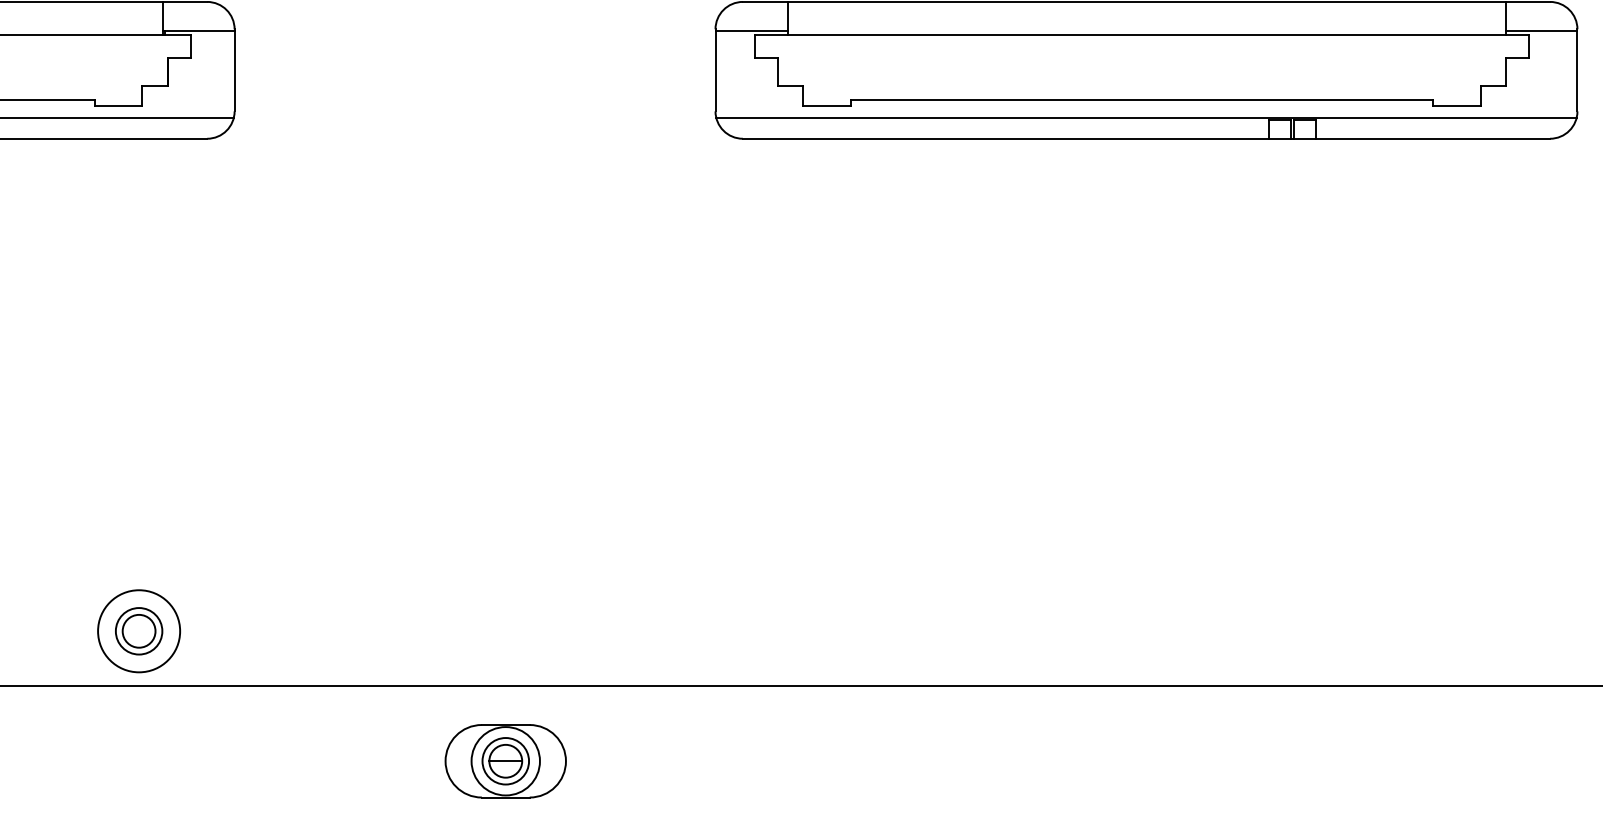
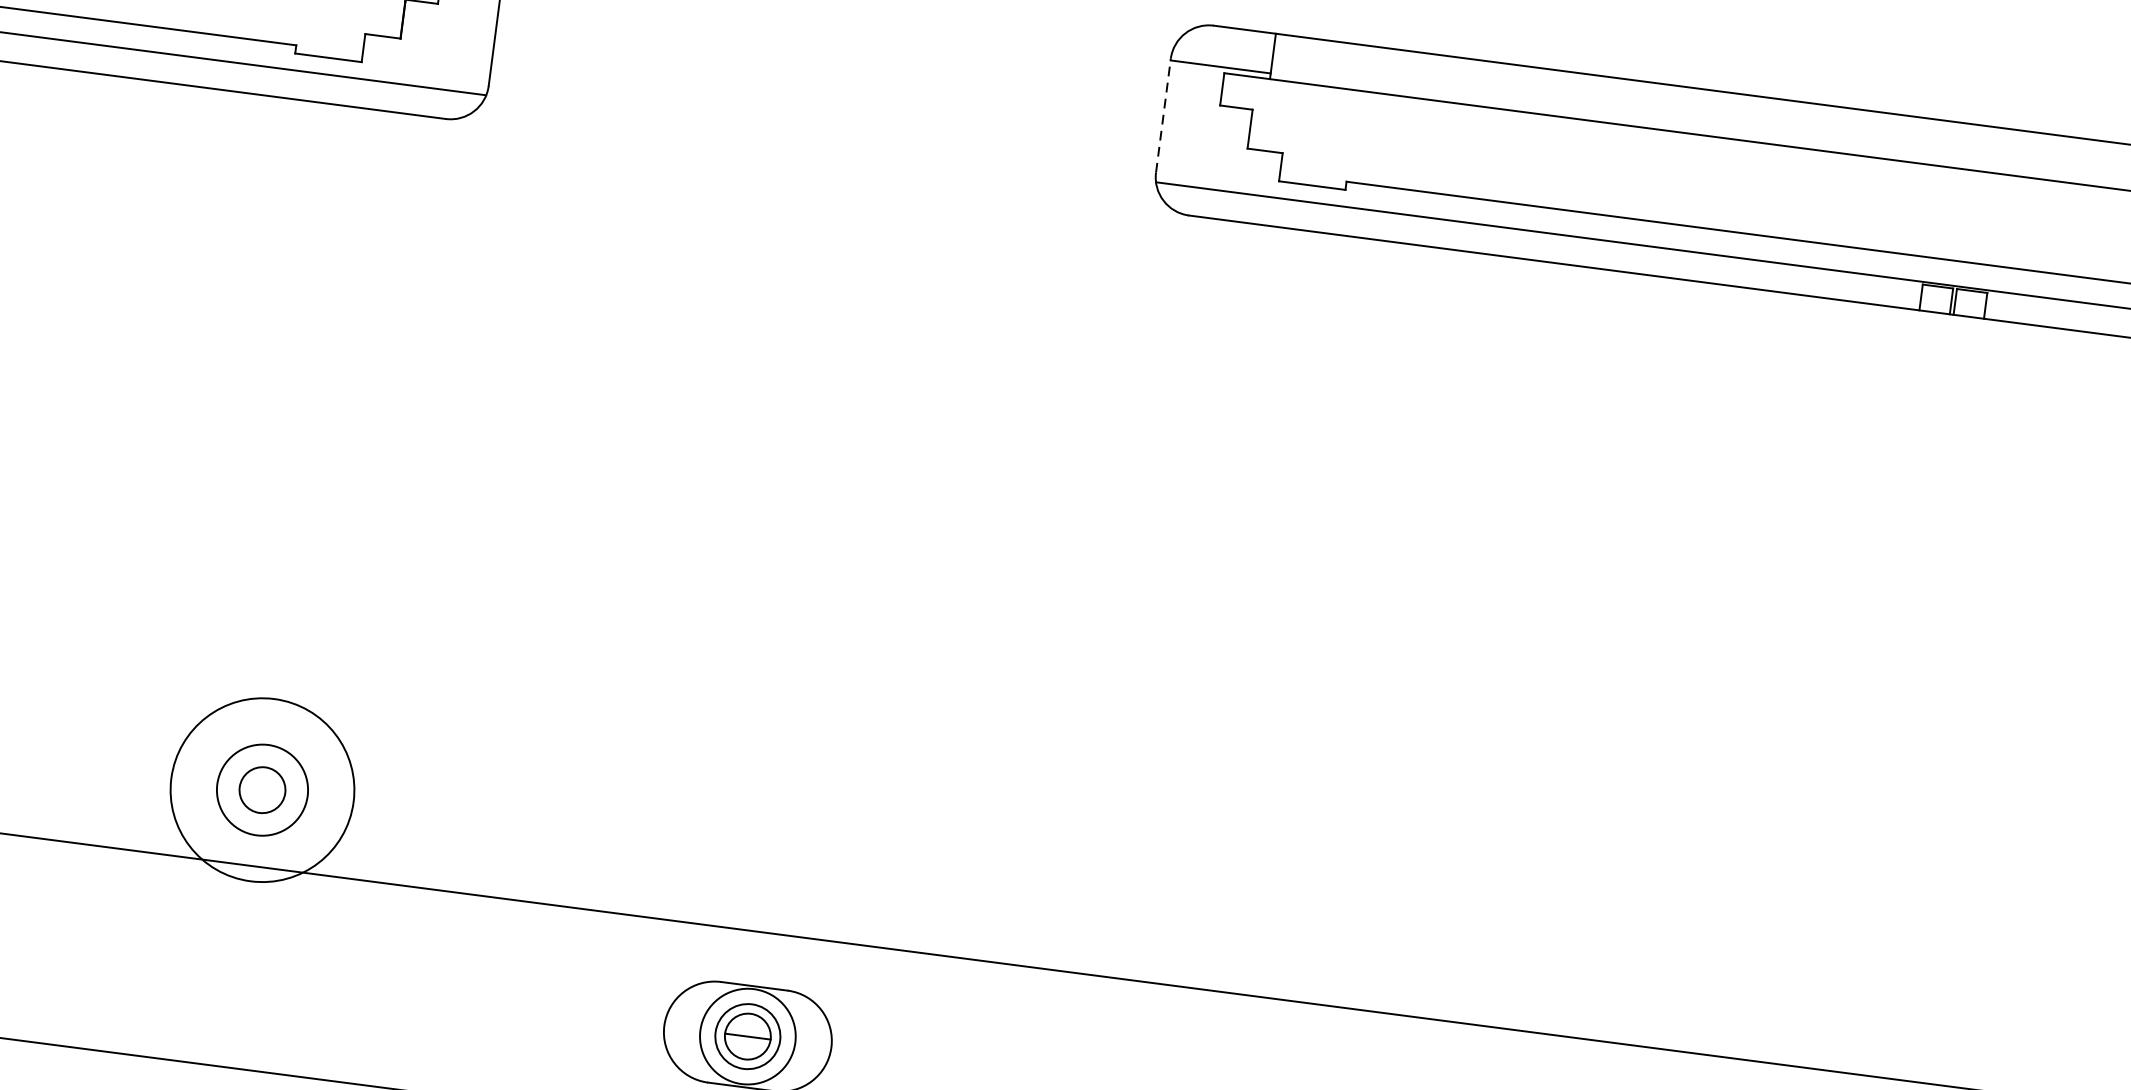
line: (715, 69) -> (1163, 114), solid -> dashed
circle: (138, 631) -> (261, 790), size x1.4
circle: (139, 631) -> (263, 790), size x1.6

